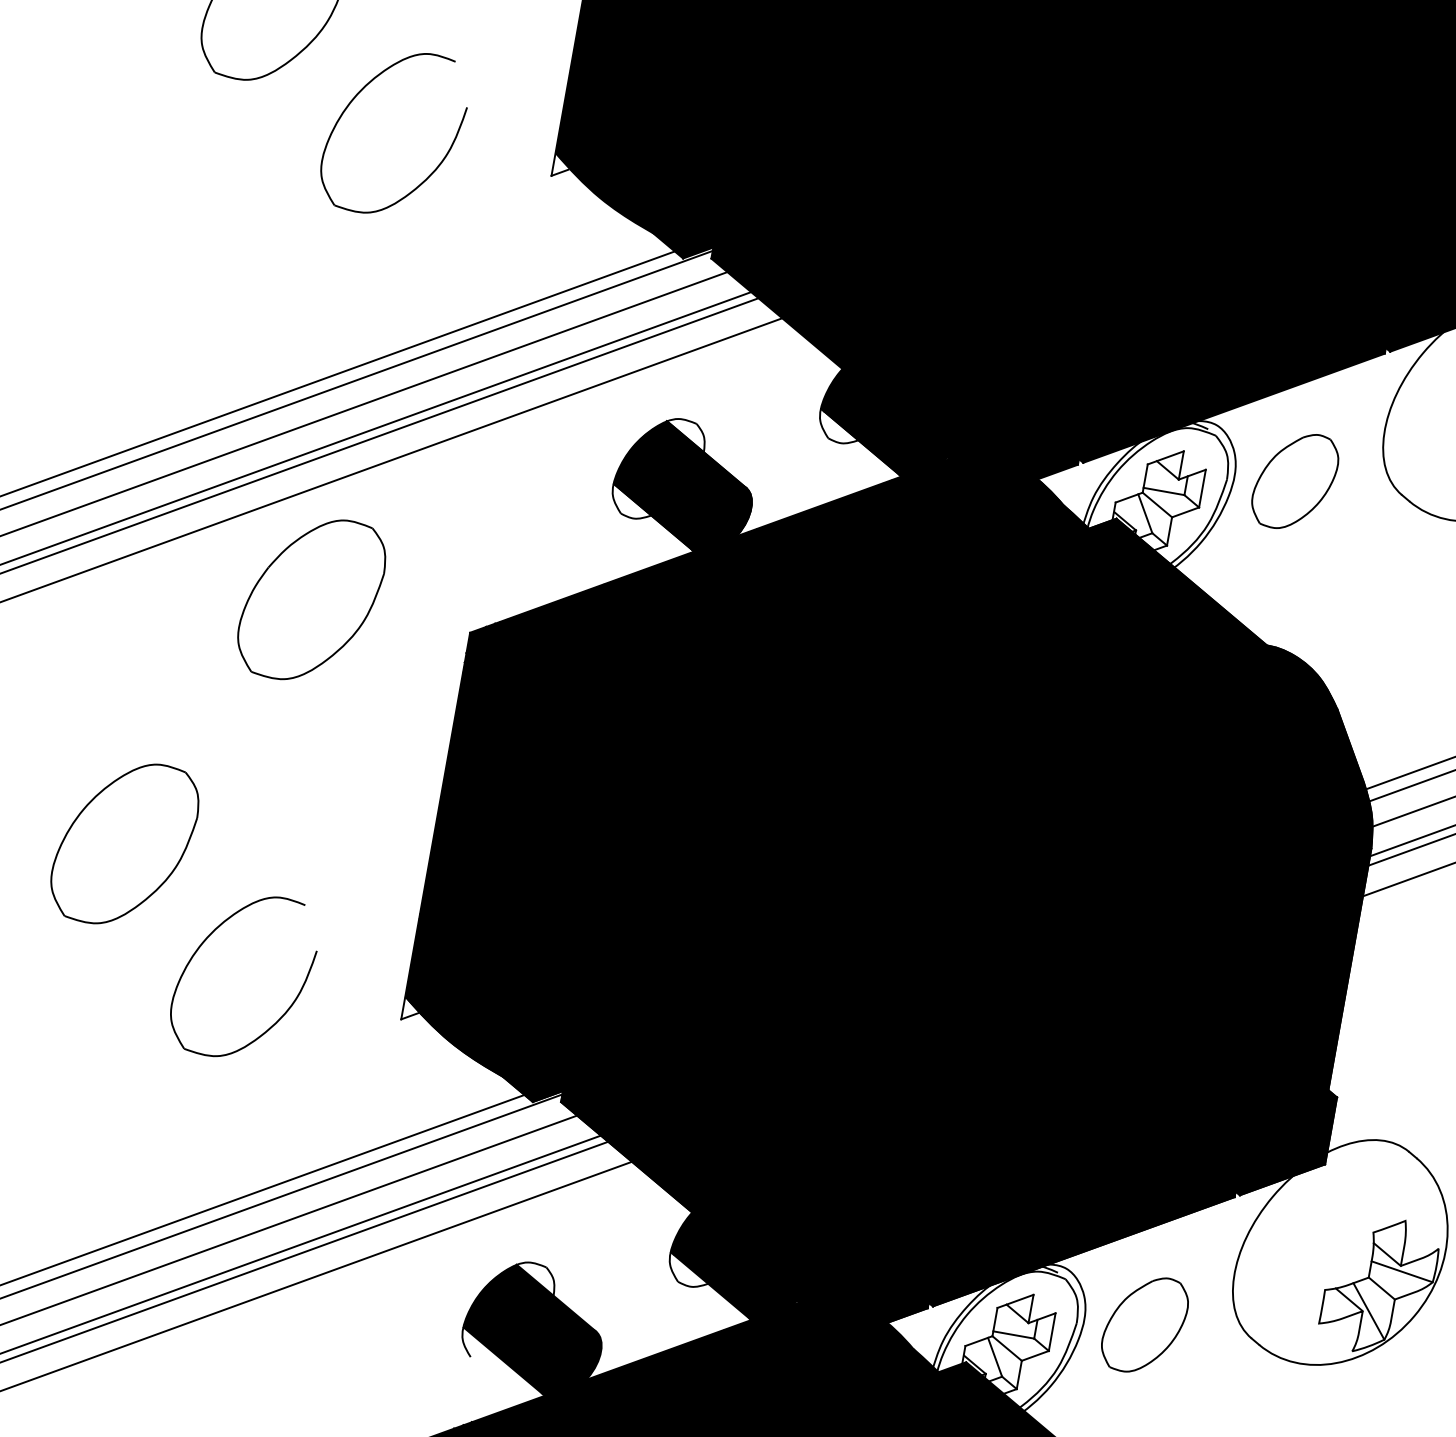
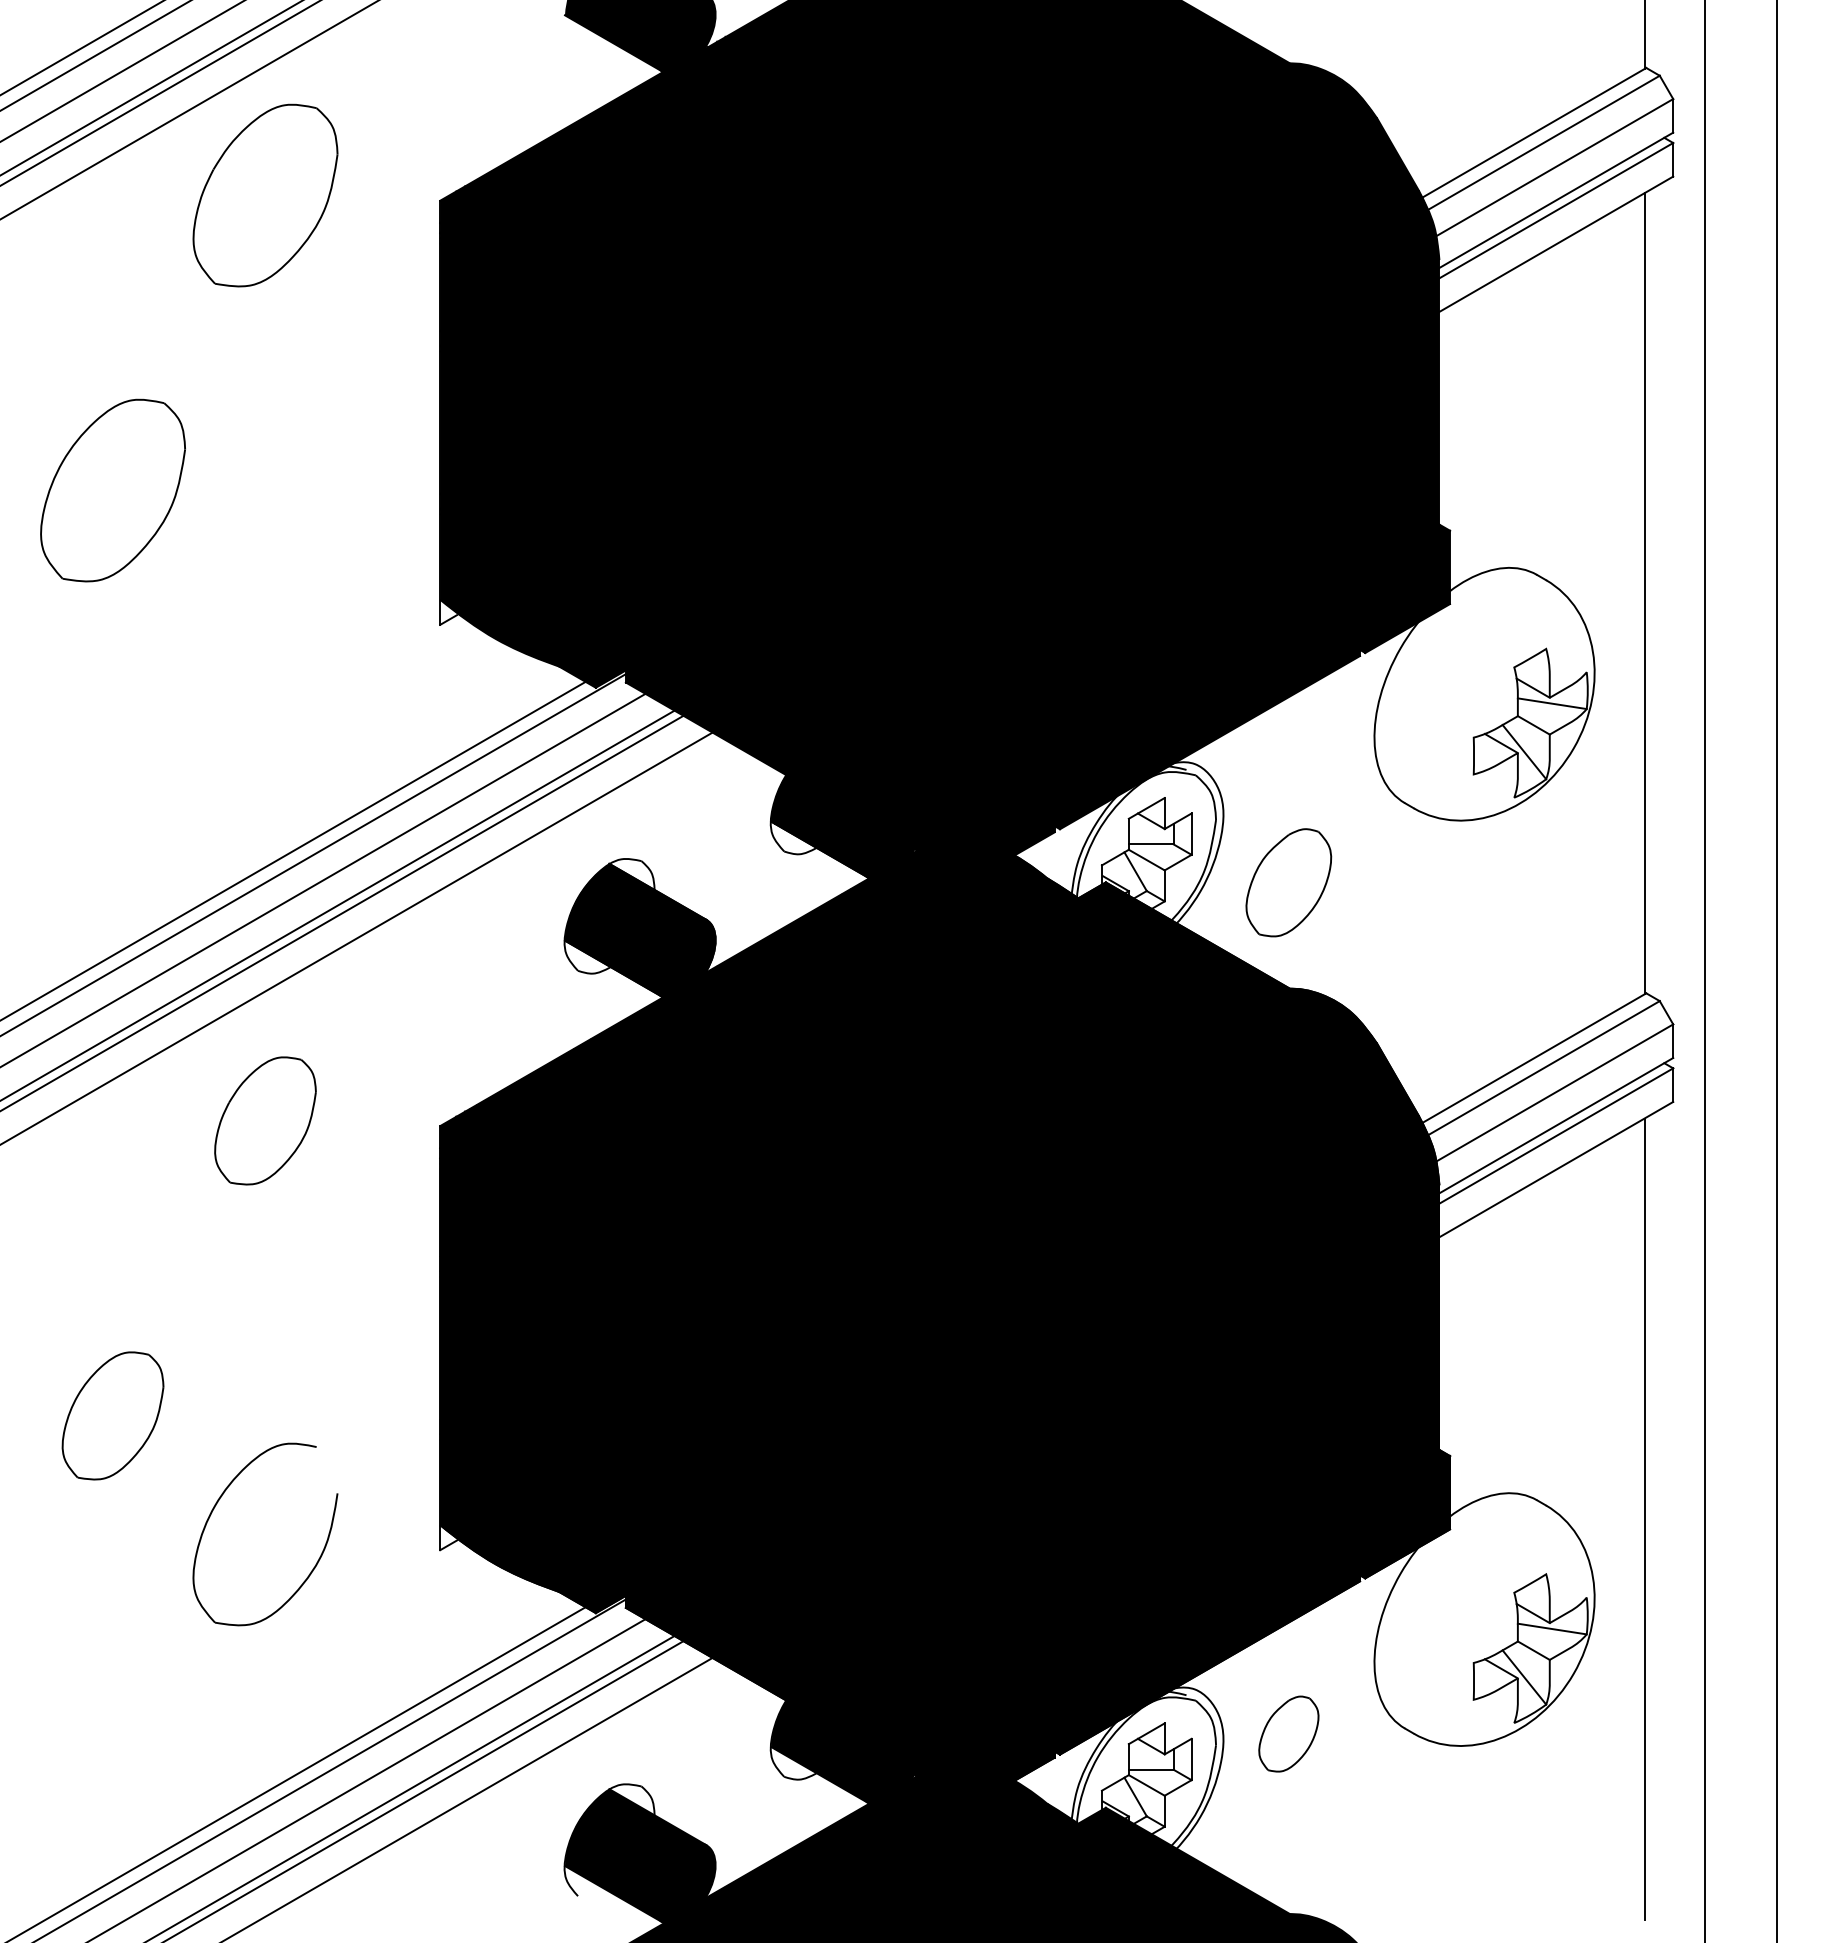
part: (354, 99) -> (216, 580), removed
part: (1294, 480) -> (1288, 882), moved
part: (311, 599) -> (265, 1120), size x0.7
part: (124, 843) -> (112, 1415), size x0.7
part: (1144, 1324) -> (1288, 1733), size x0.7

